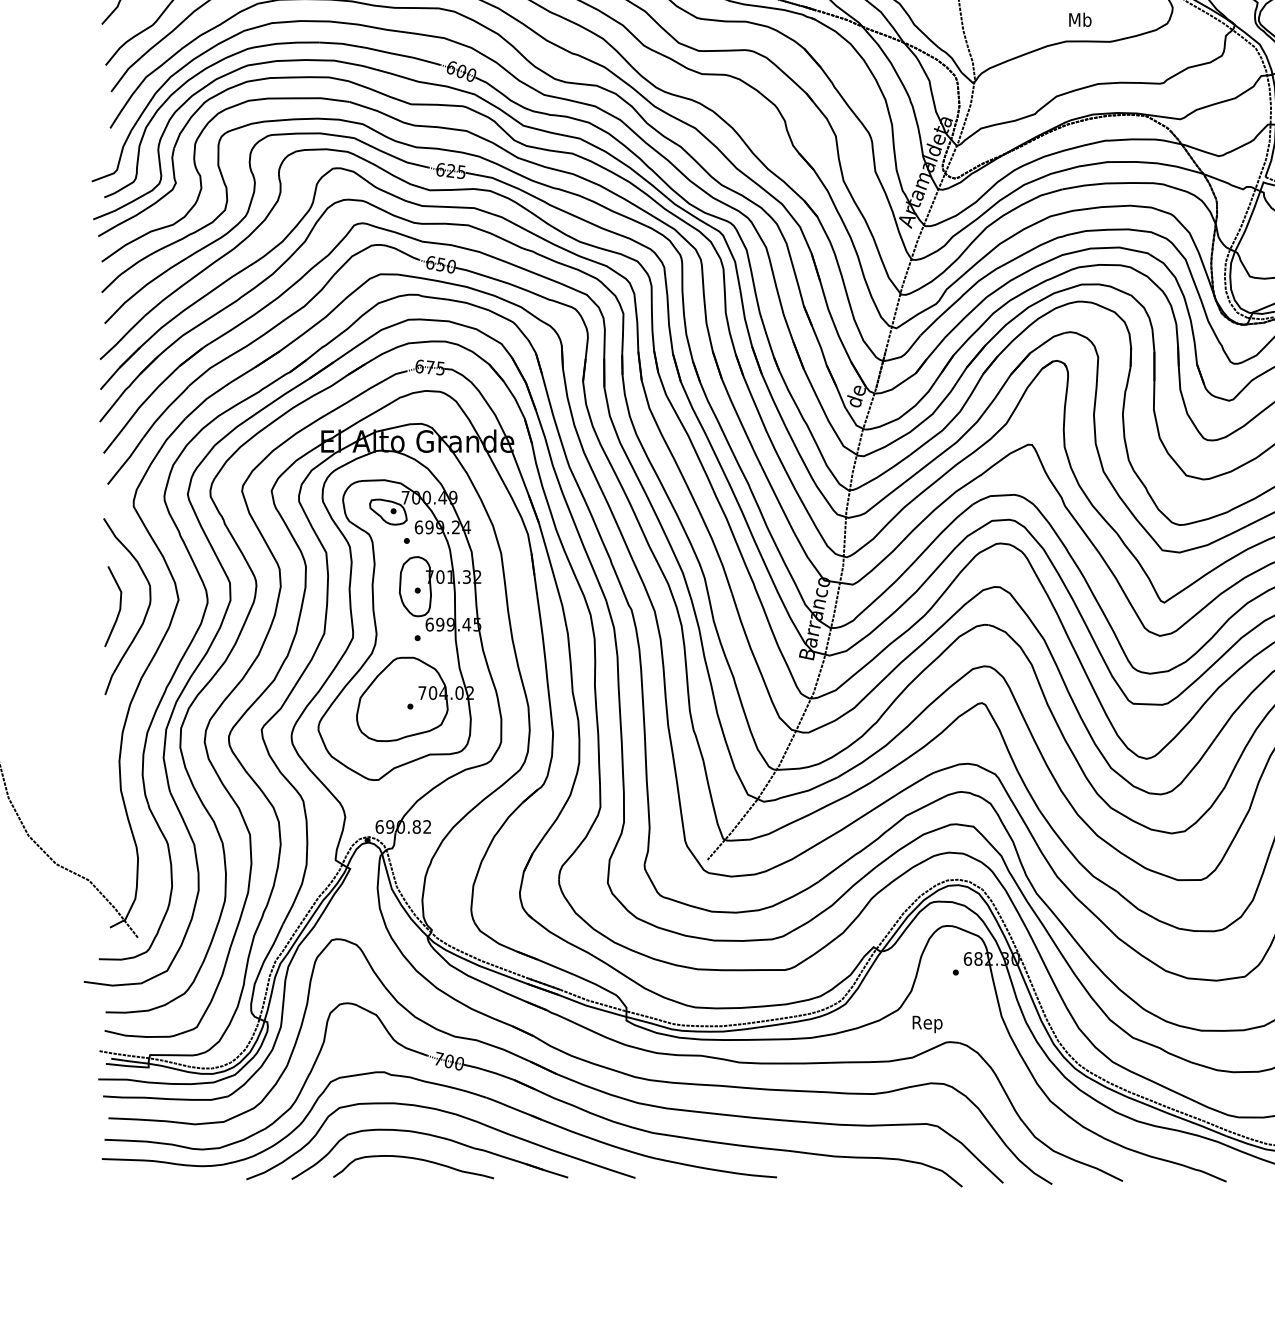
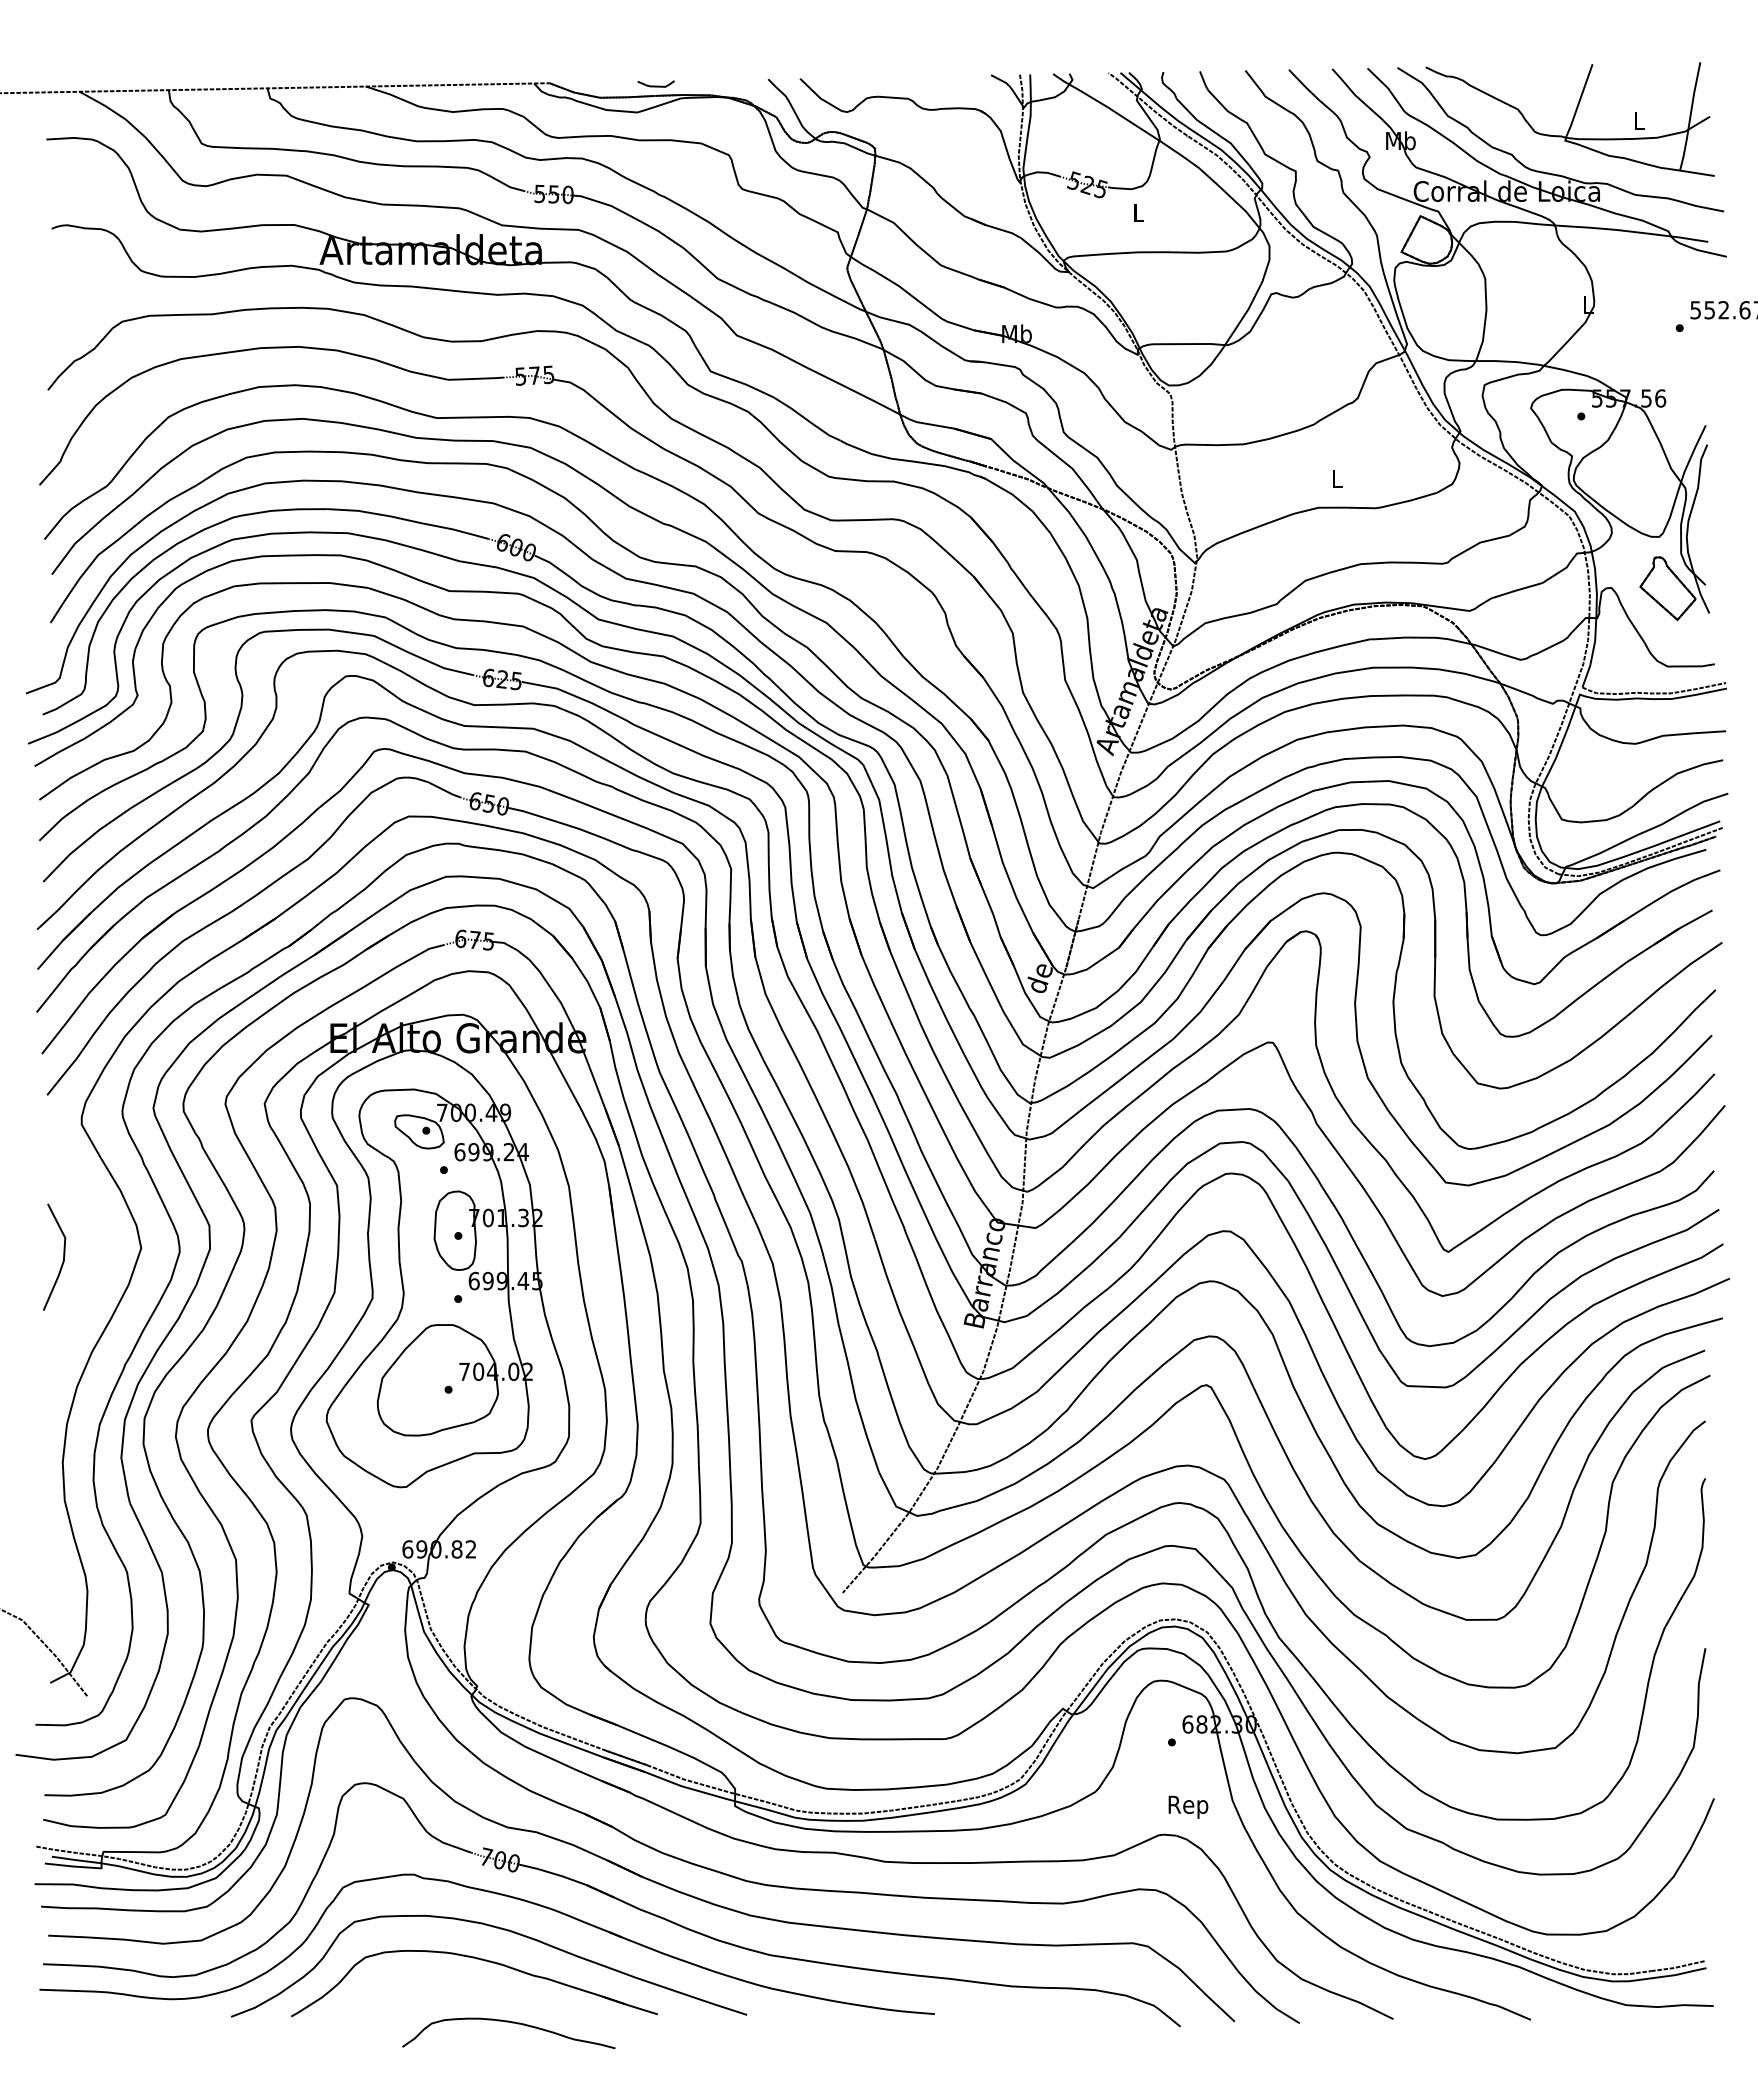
text: (1079, 19) -> (1336, 478), Mb -> L
curve: (145, 613) -> (97, 1266), removed
text: (927, 1023) -> (1188, 1806), moved
curve: (415, 1159) -> (511, 2023), moved

